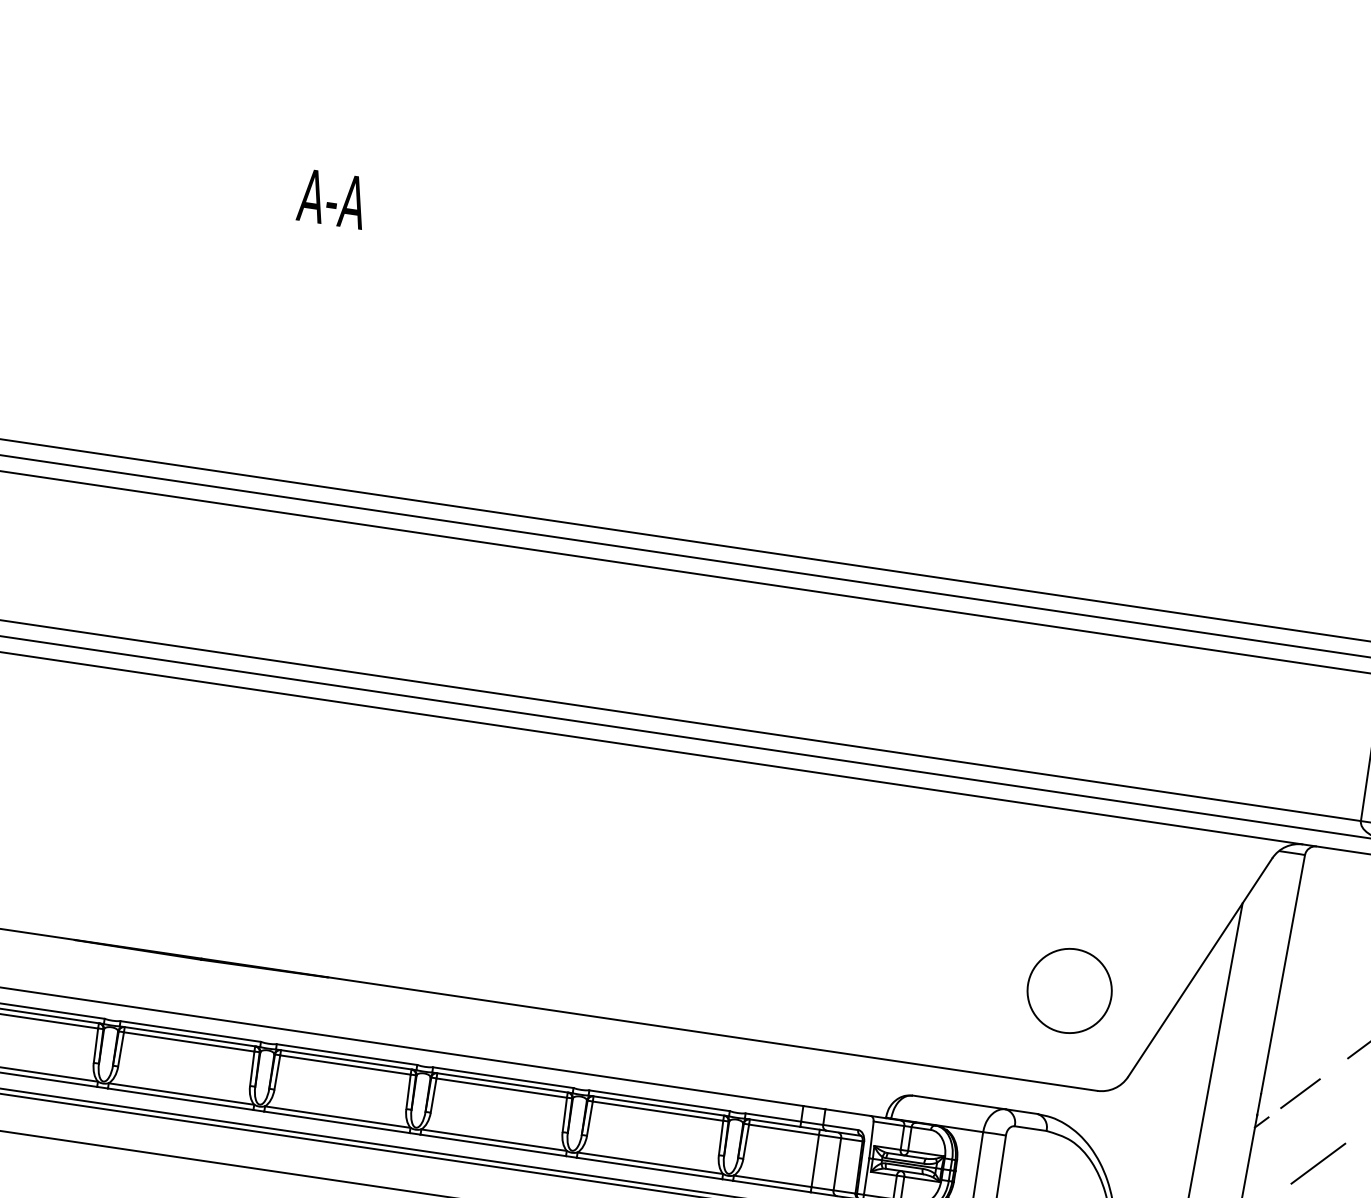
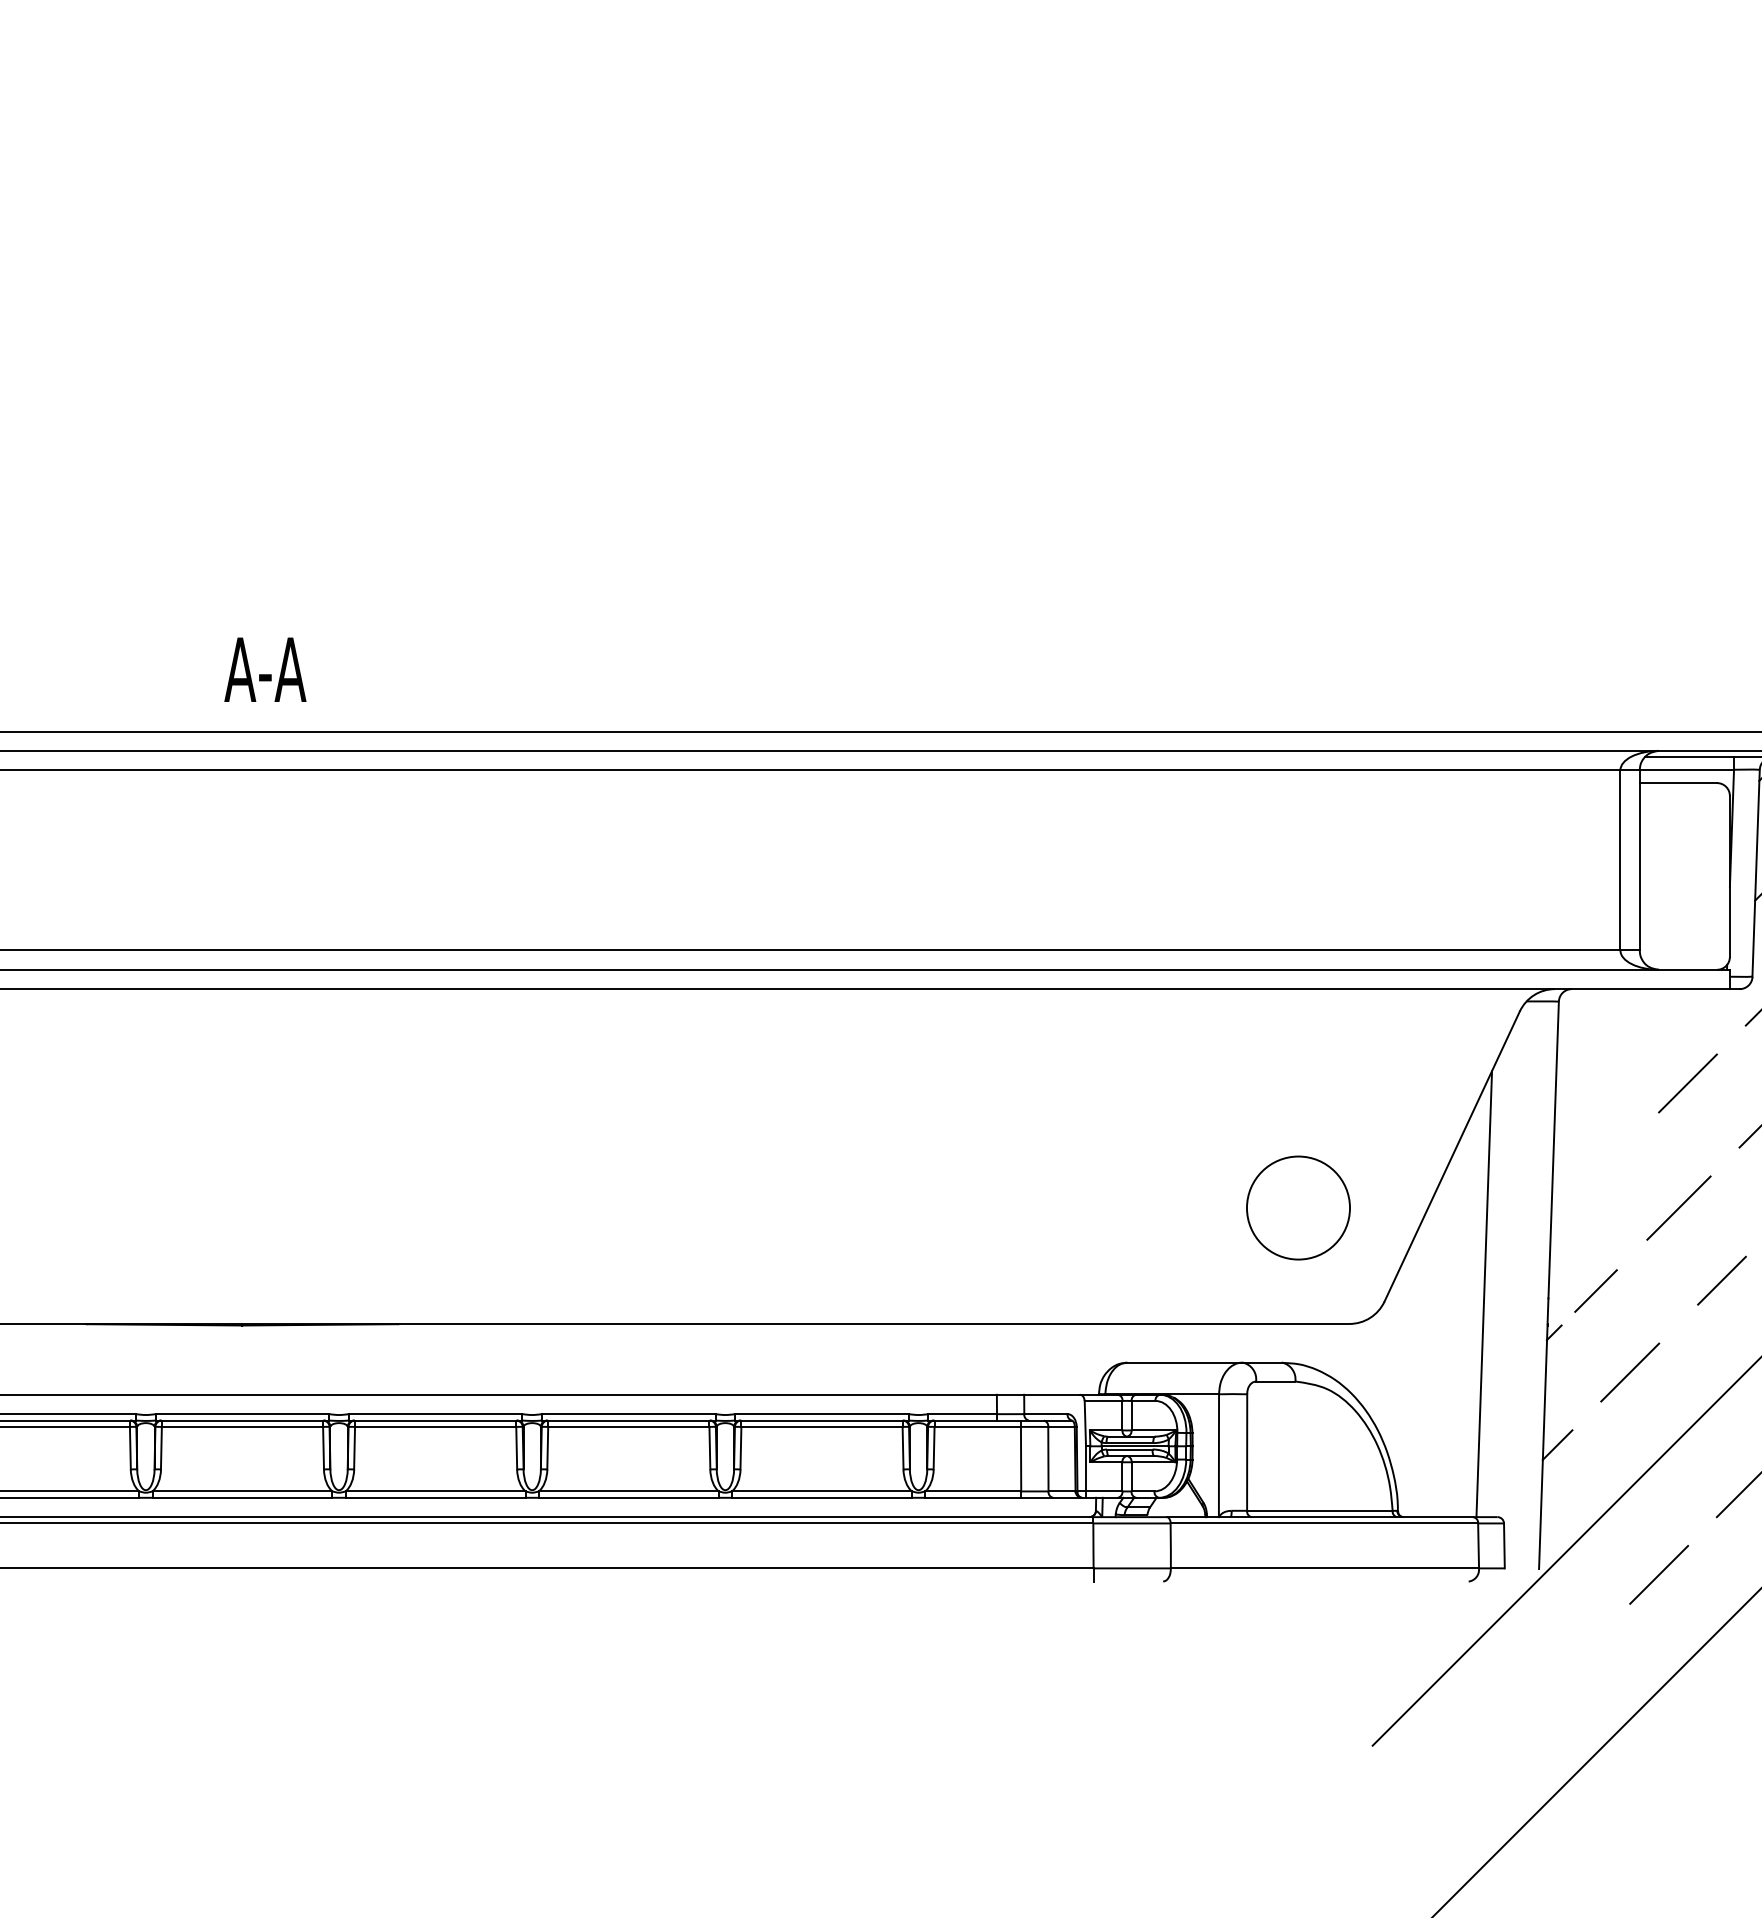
text: (332, 198) -> (265, 669), moved

